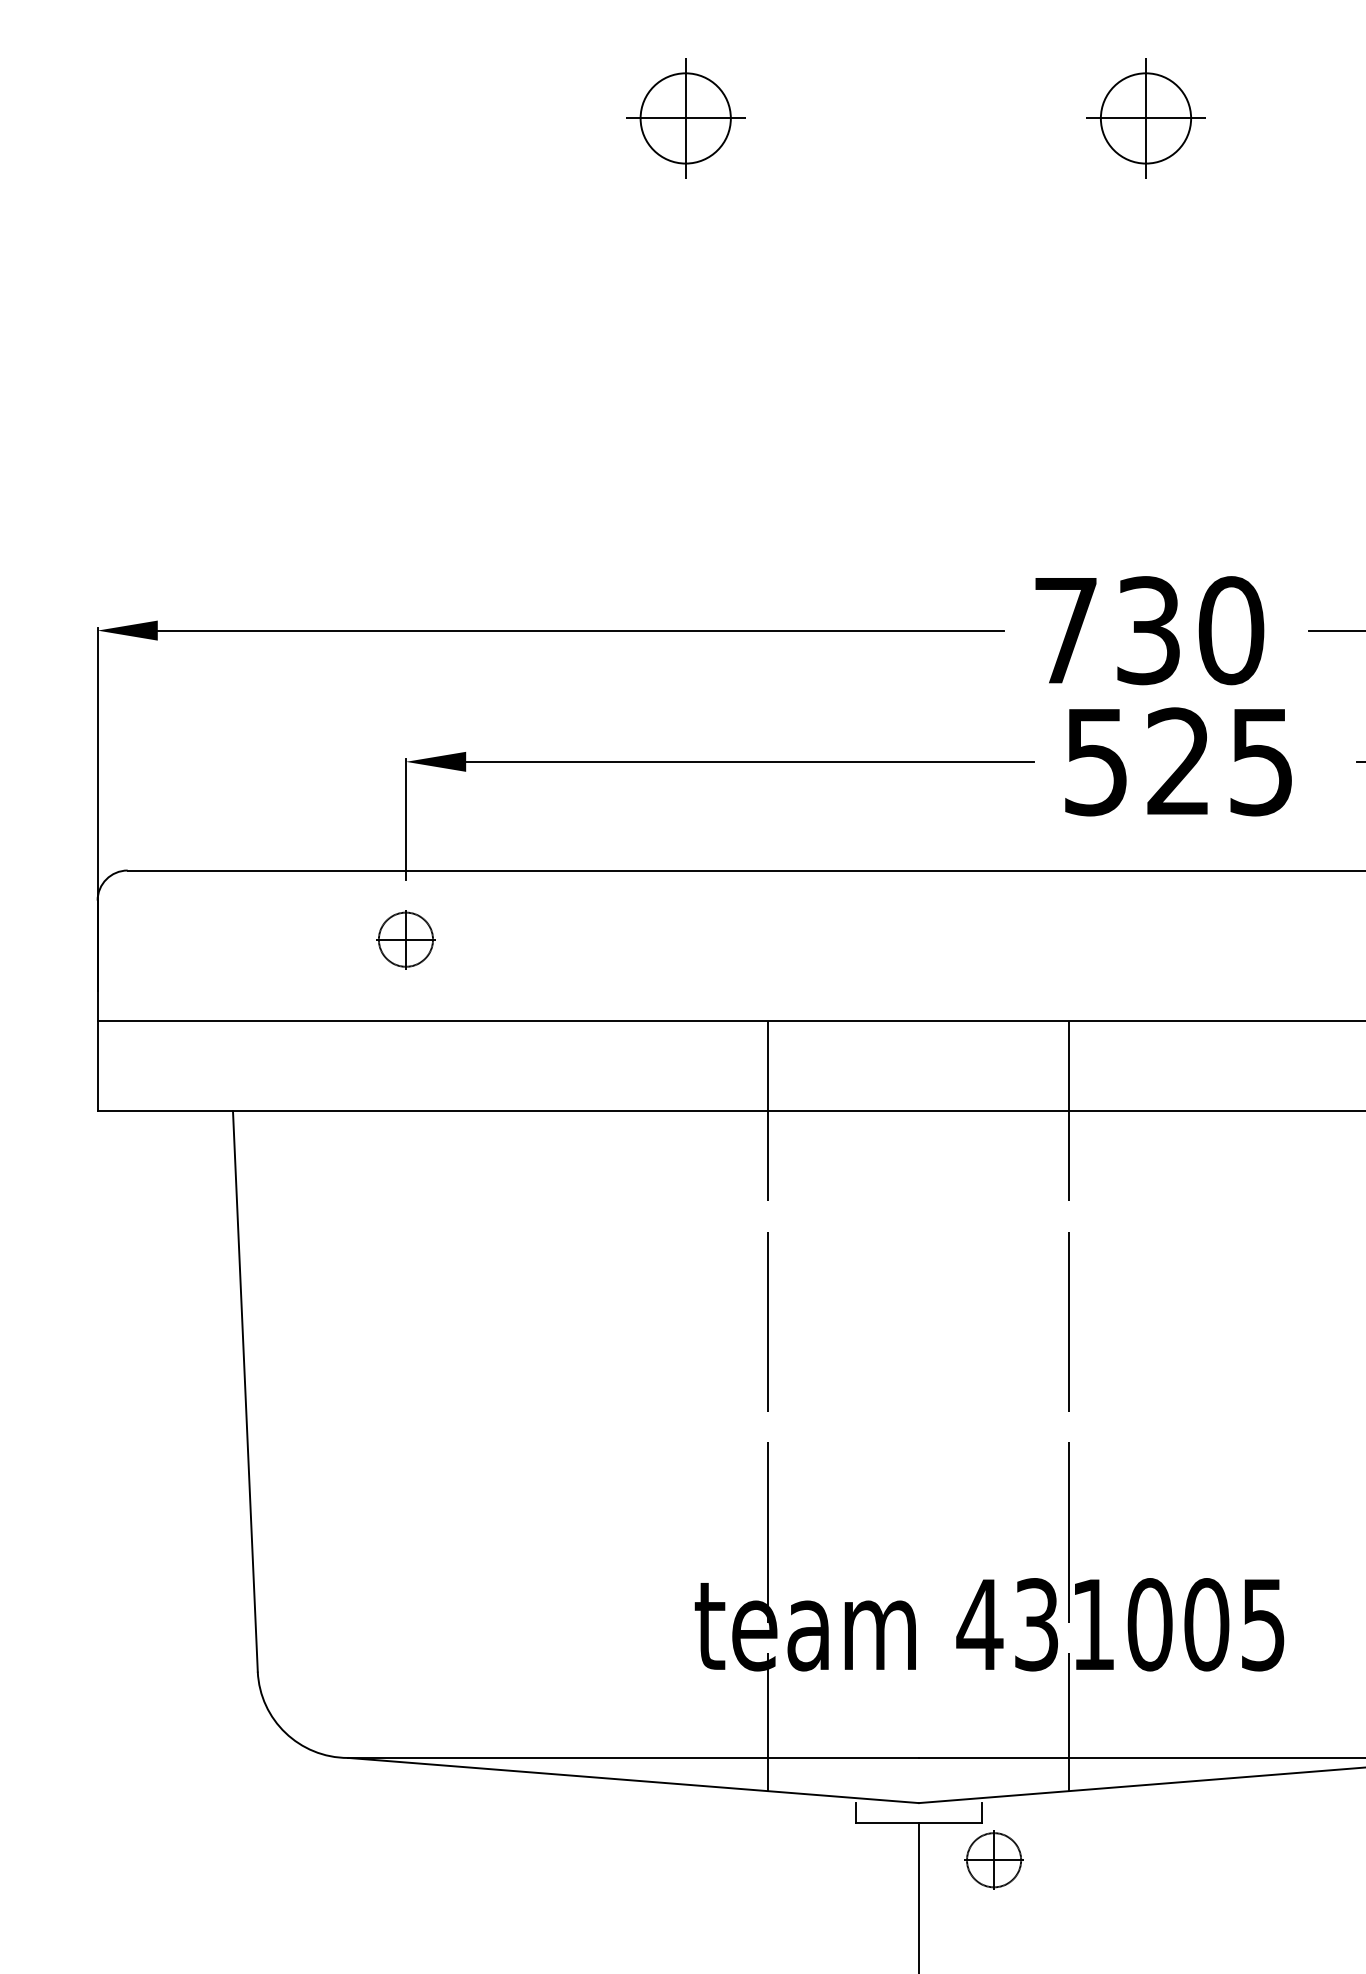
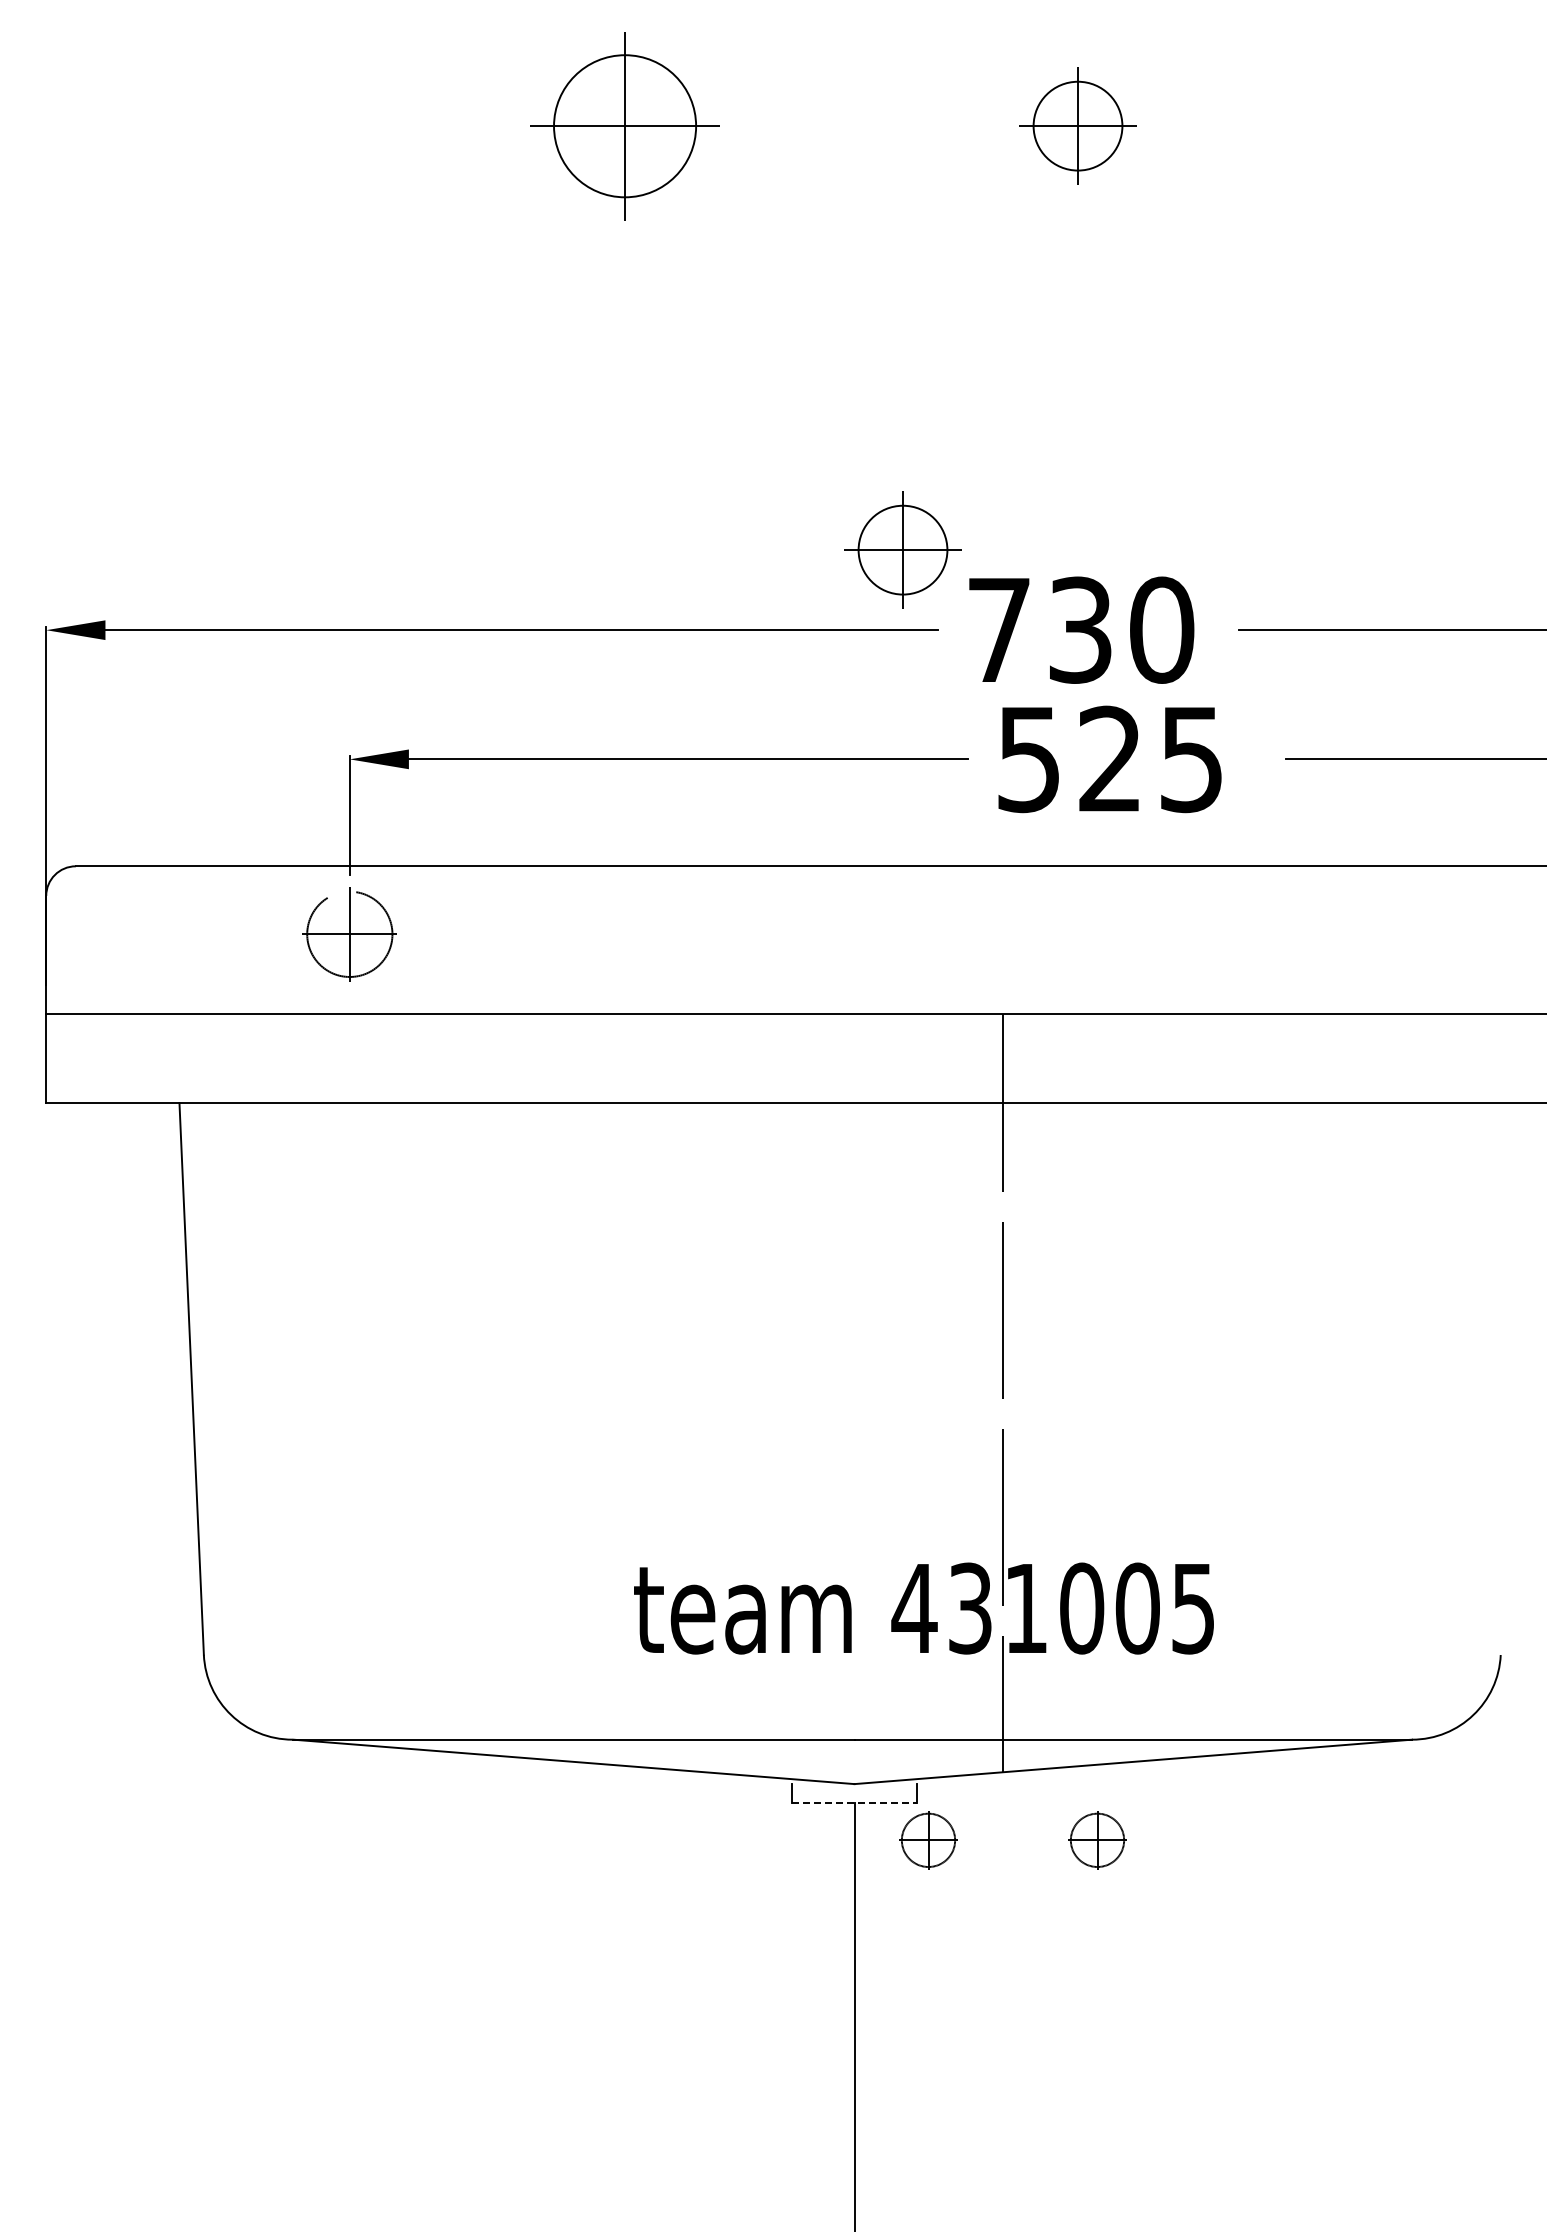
part: (685, 117) -> (624, 125), size x1.6
part: (967, 548) -> (902, 549), added
part: (405, 939) -> (349, 934), size x1.6
line: (768, 1406) -> (706, 1393), removed
line: (918, 1822) -> (854, 1803), solid -> dashed
part: (1165, 1860) -> (1097, 1840), added

